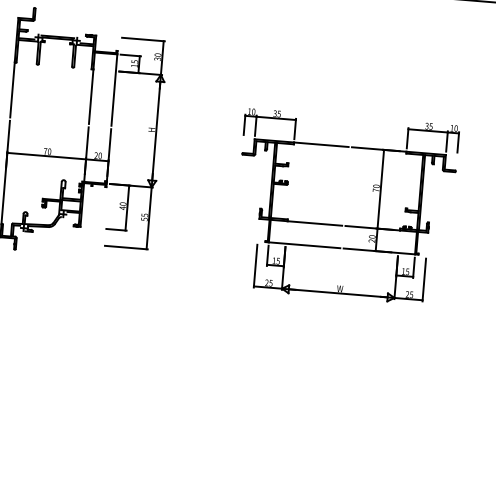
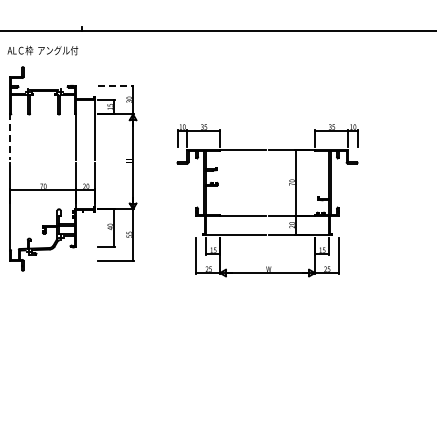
line: (143, 40) -> (116, 86), solid -> dashed
line: (12, 89) -> (9, 136), solid -> dashed
part: (342, 224) -> (266, 215), moved

